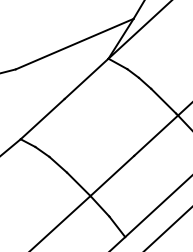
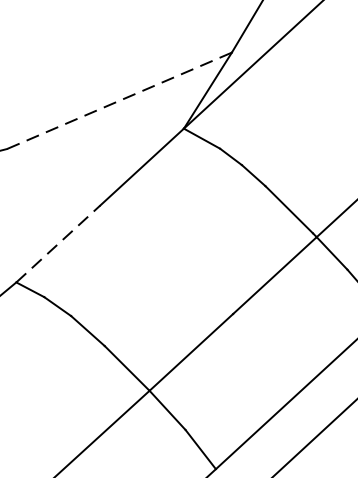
line: (74, 44) -> (119, 101), solid -> dashed
line: (42, 119) -> (57, 244), solid -> dashed

